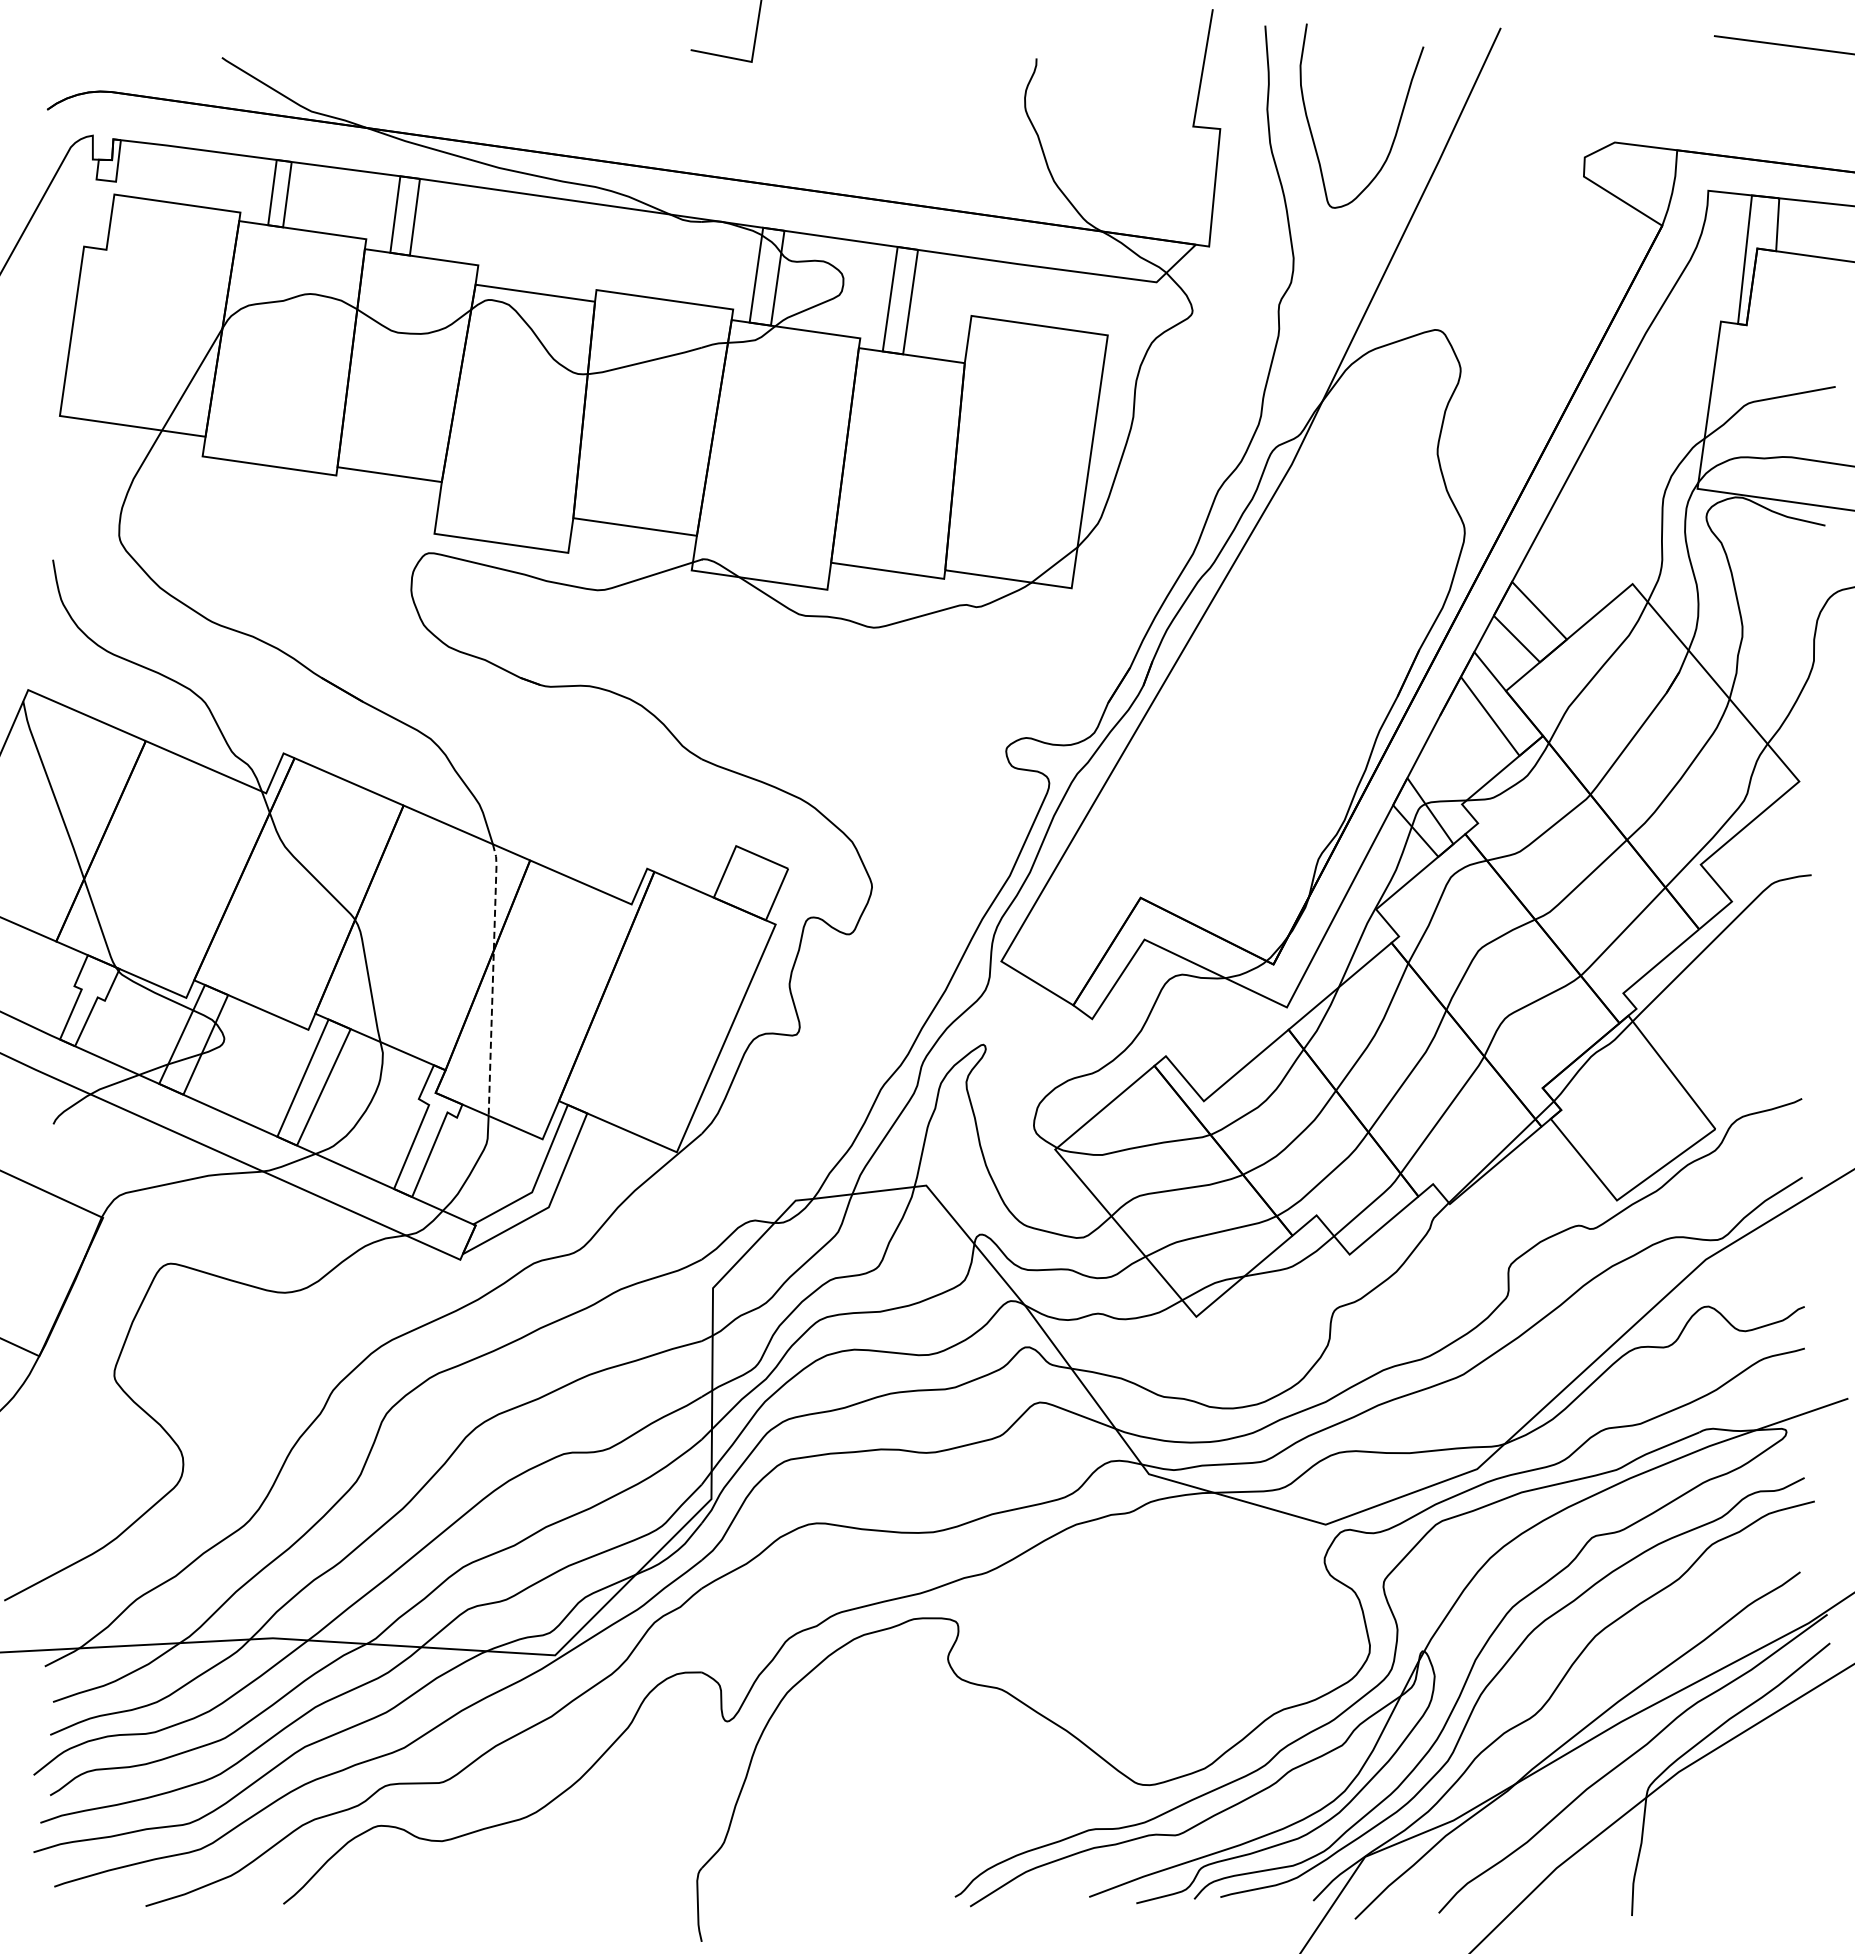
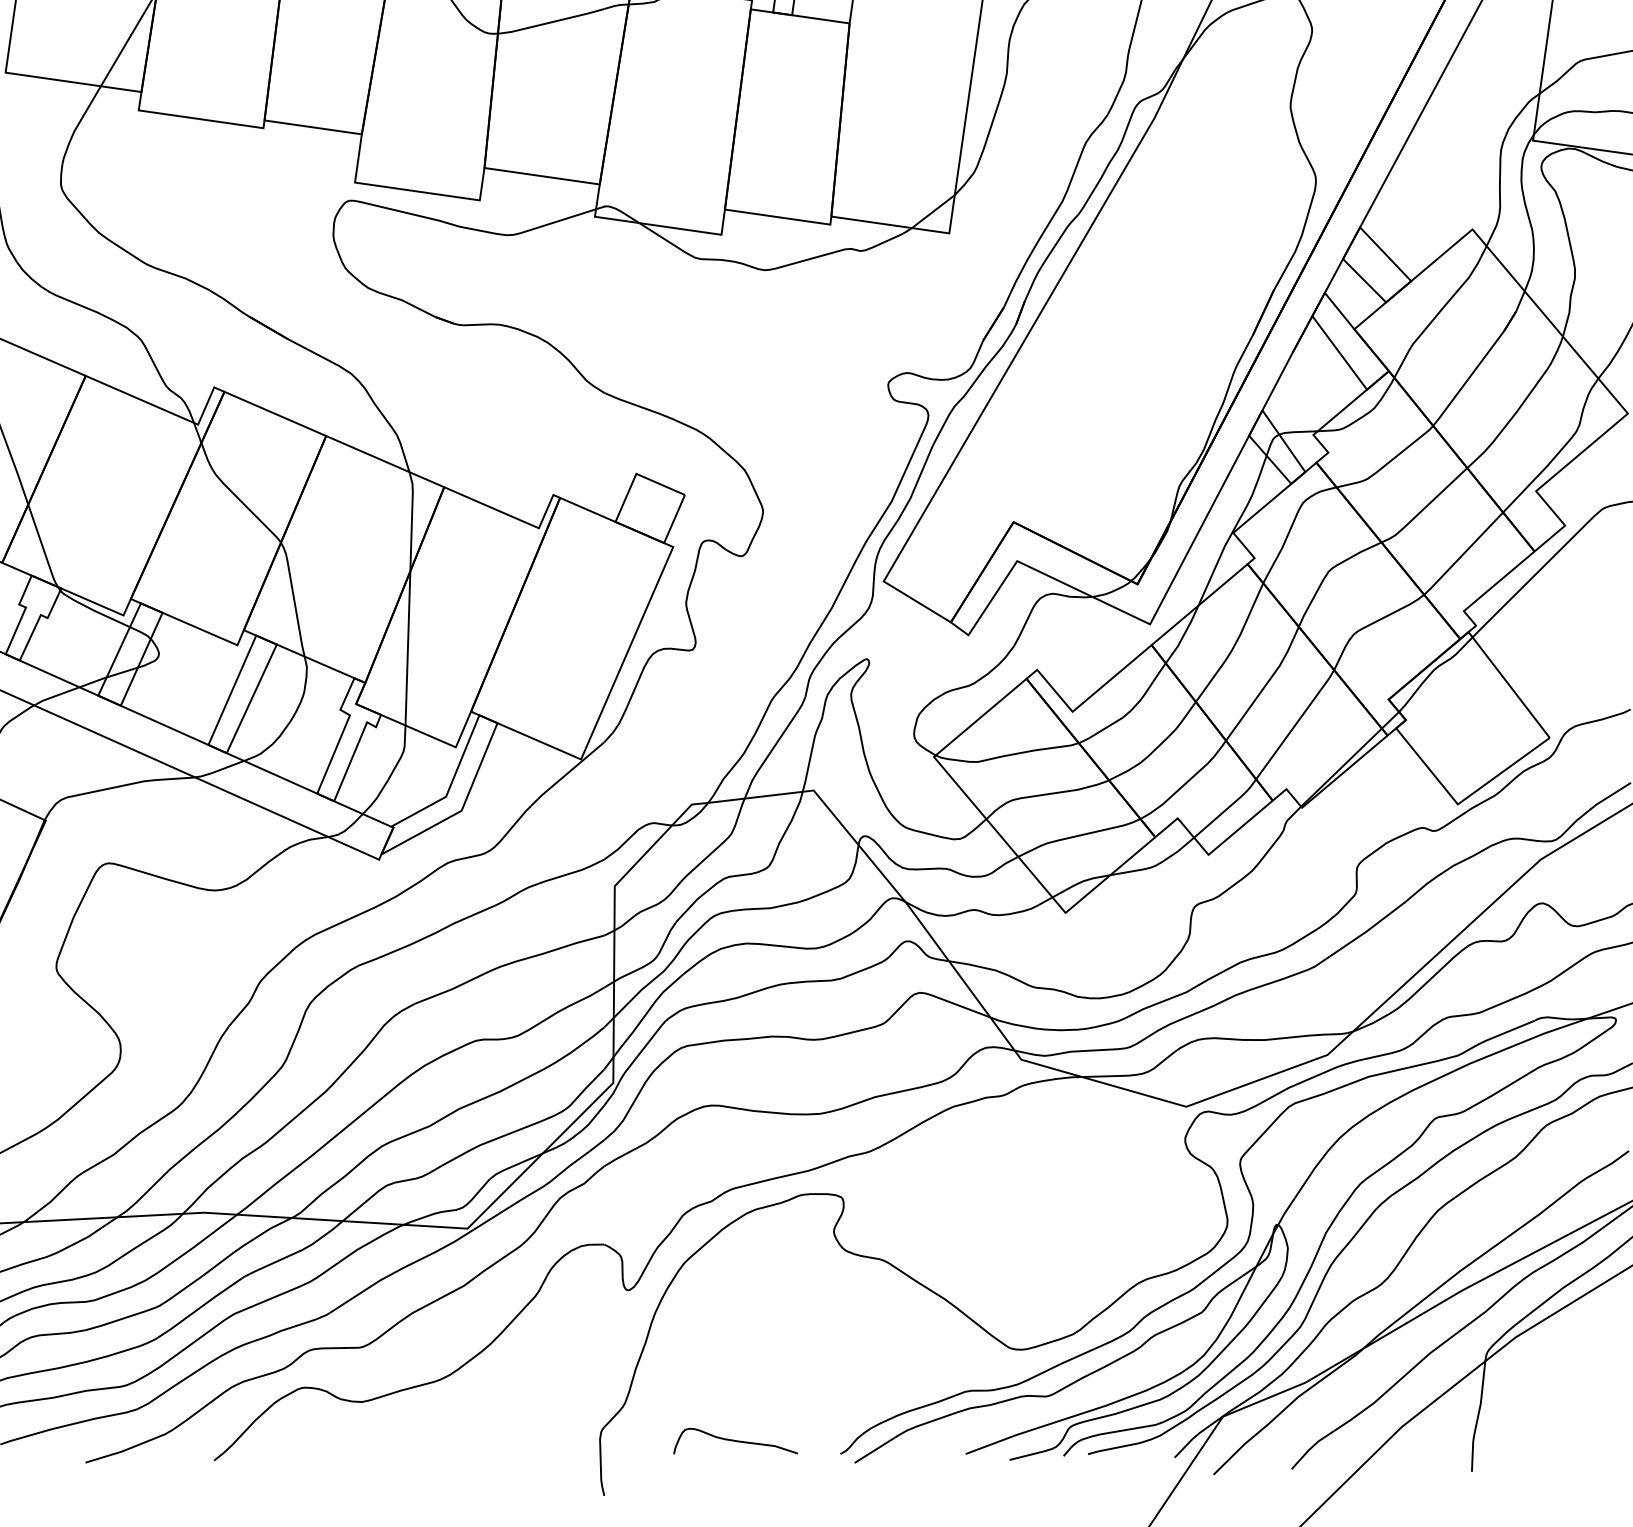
line: (492, 978) -> (409, 597), dashed -> solid
curve: (842, 1883) -> (735, 1441), added

